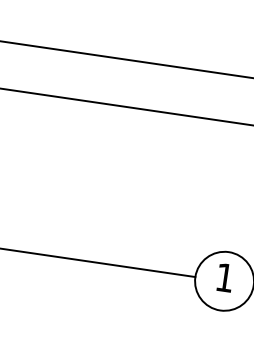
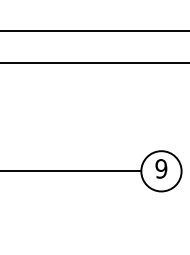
text: (225, 277) -> (161, 168), 1 -> 9

